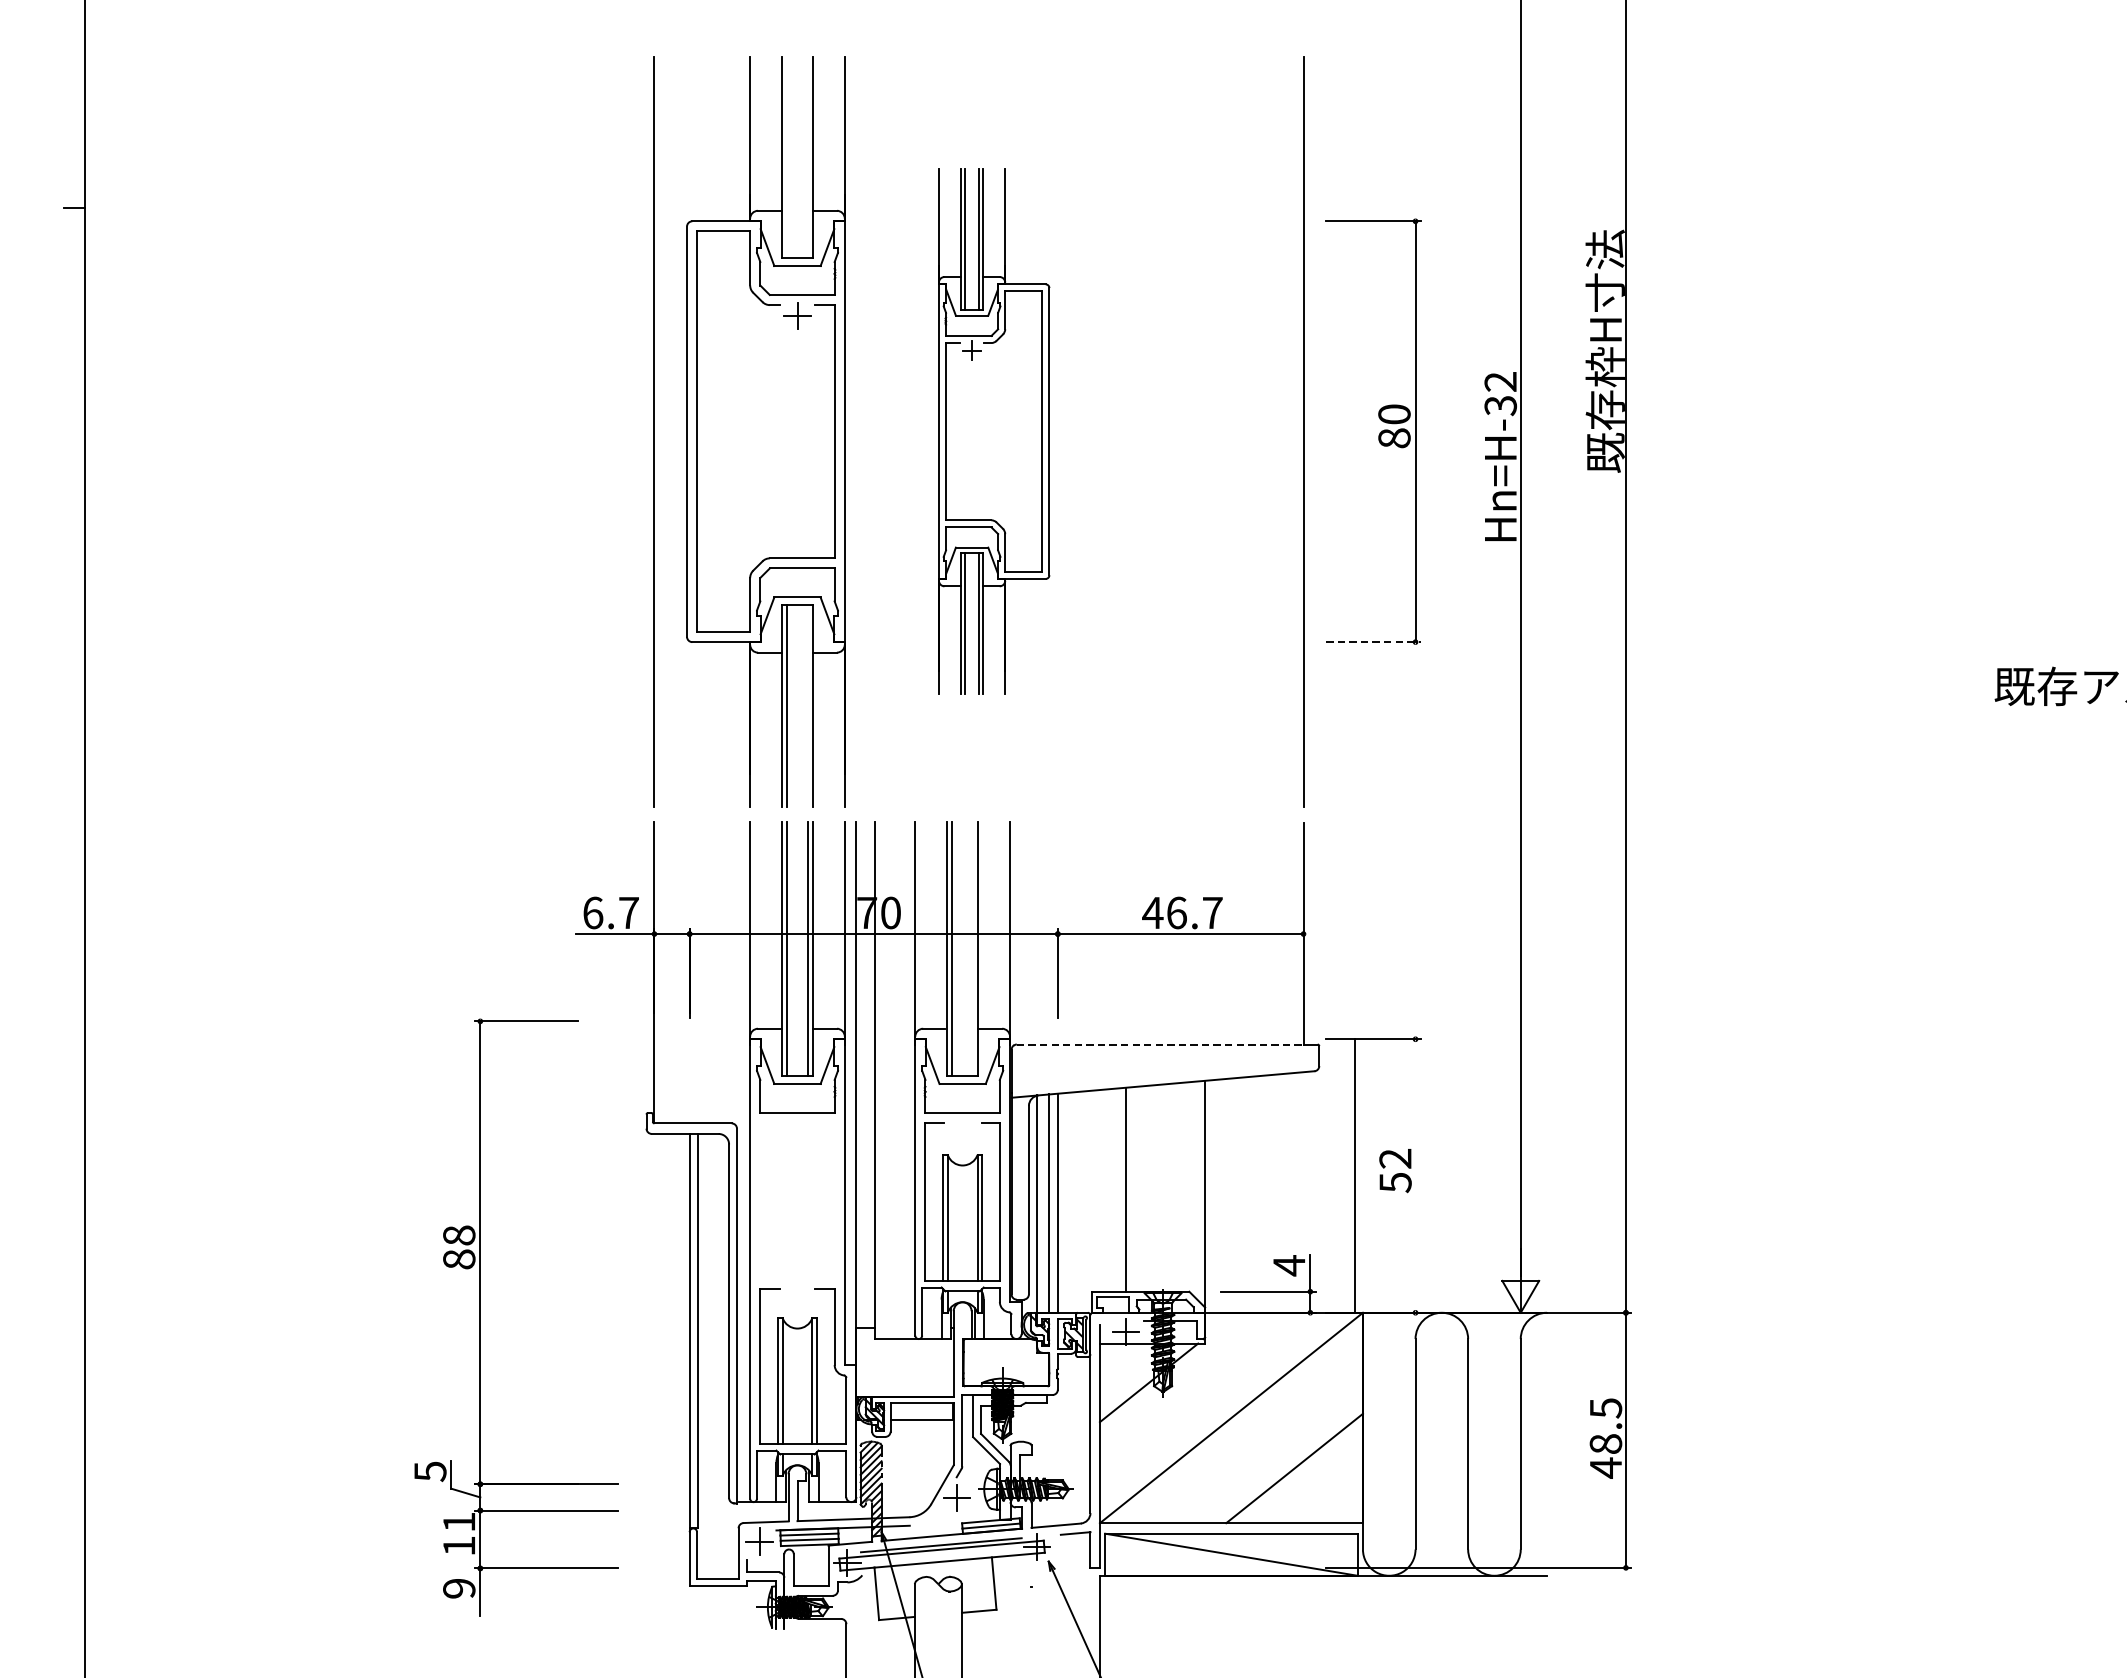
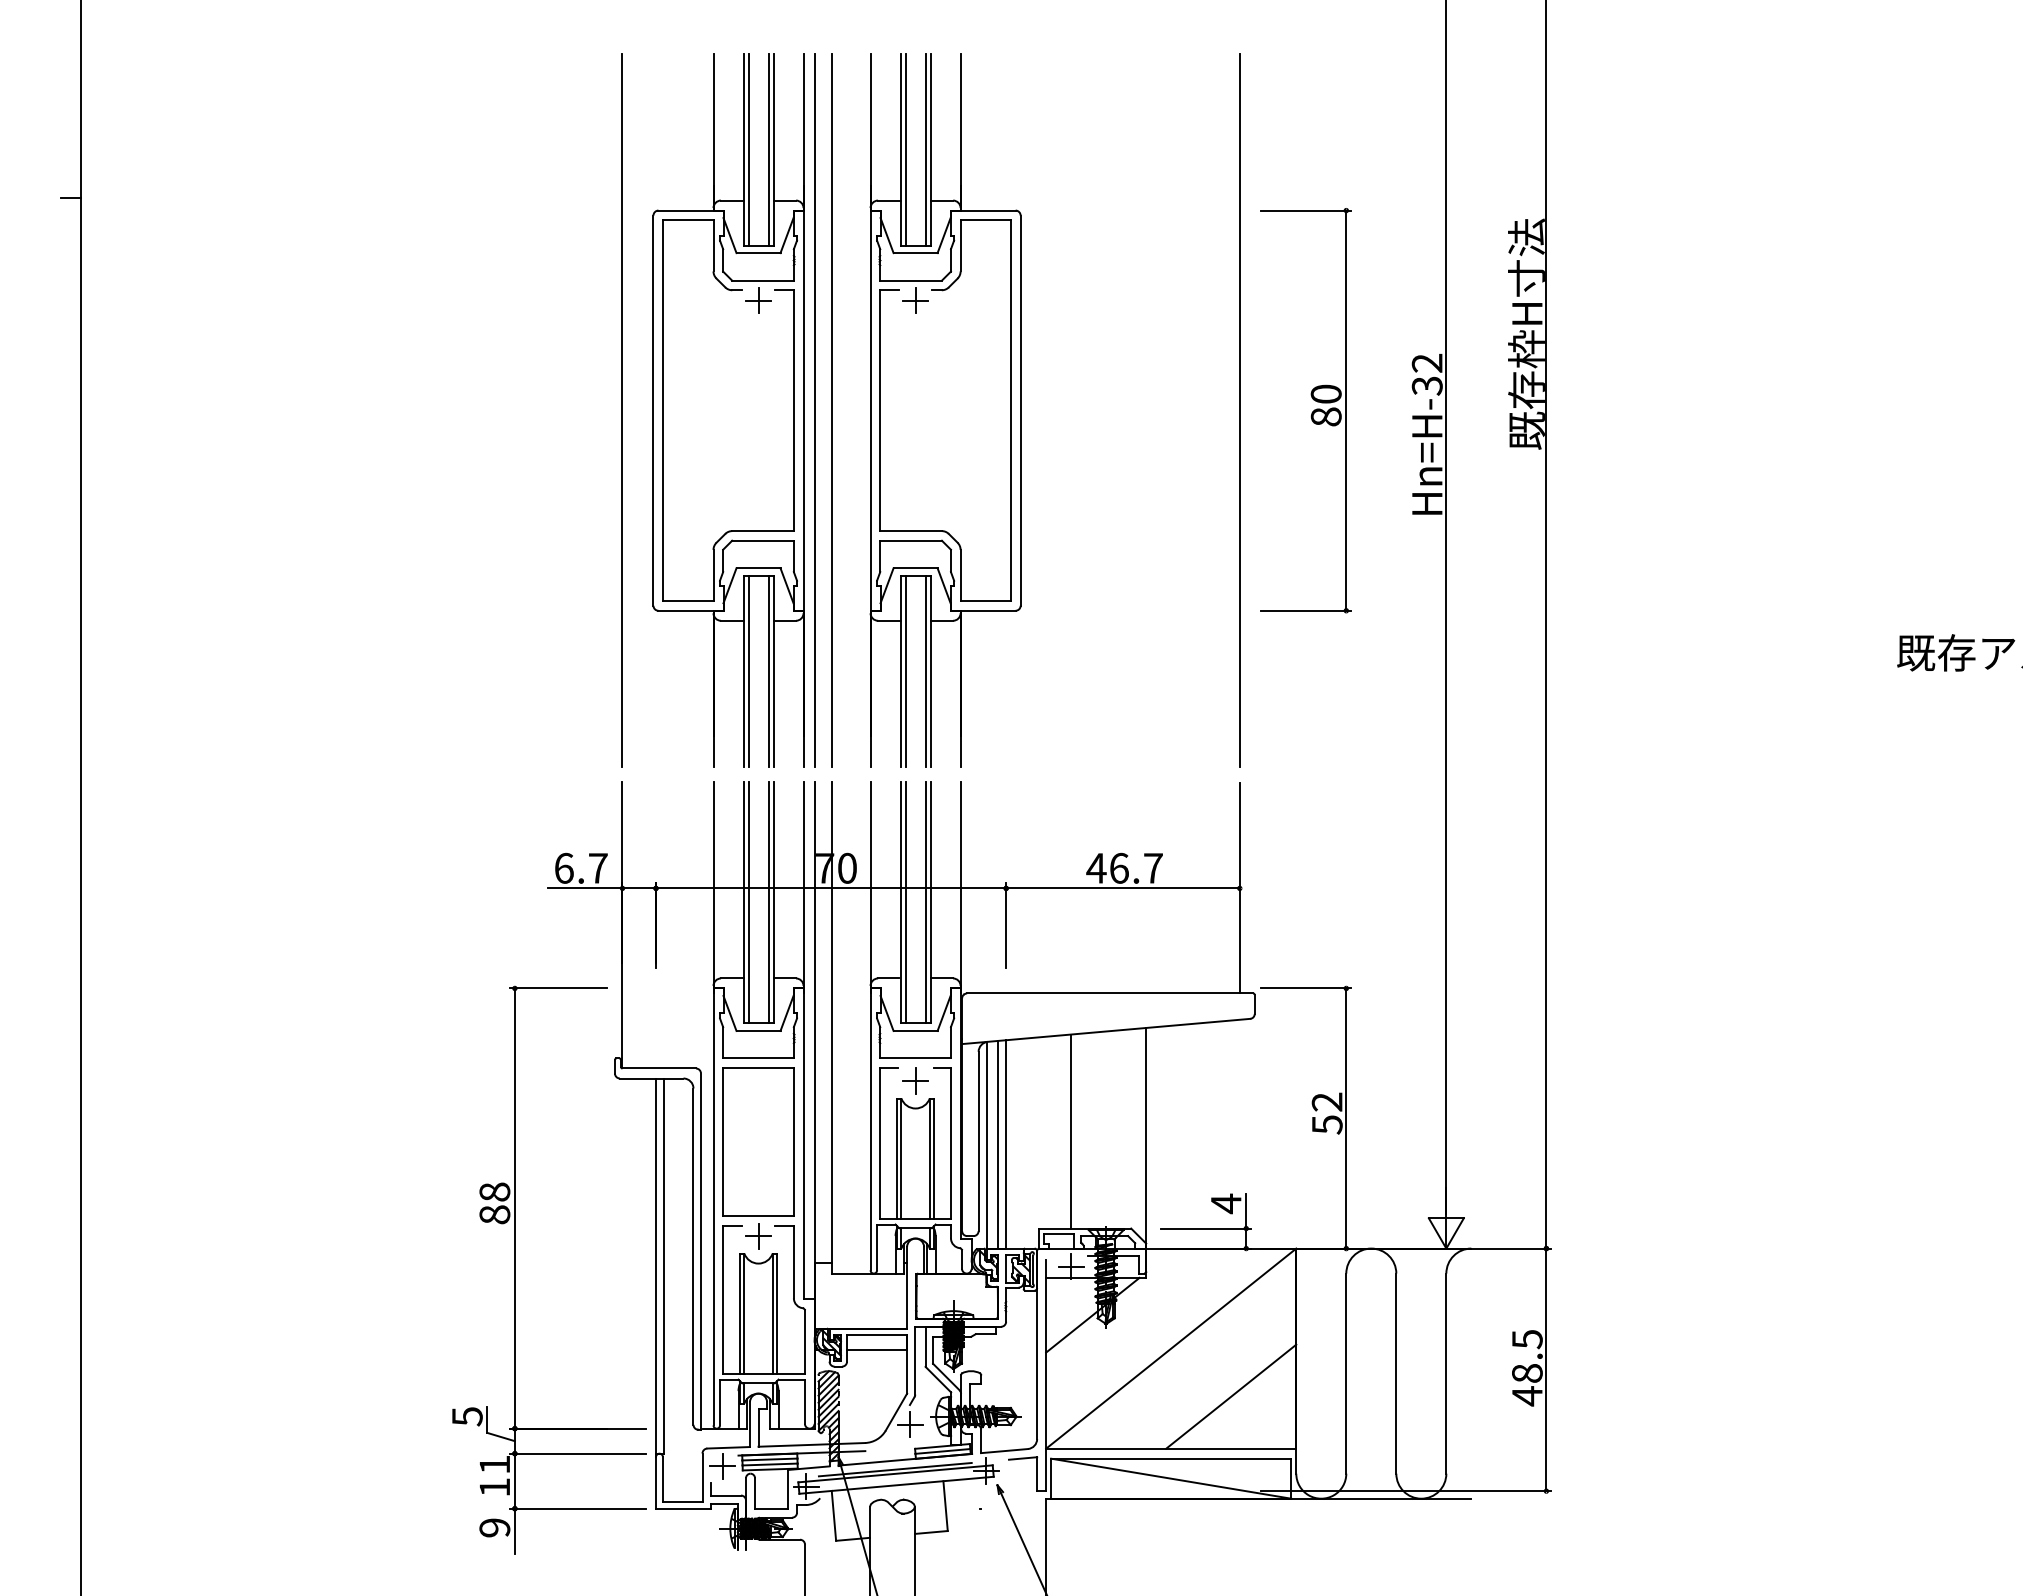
line: (786, 157) -> (748, 149), added
line: (807, 157) -> (768, 149), added
line: (856, 431) -> (814, 410), added
line: (875, 431) -> (832, 410), added
part: (994, 431) -> (945, 410), size x1.43
line: (1373, 641) -> (1306, 610), dashed -> solid
line: (807, 705) -> (768, 671), added
line: (973, 948) -> (925, 902), added
line: (1160, 1044) -> (1103, 993), dashed -> solid
part: (962, 1136) -> (915, 1080), added
line: (1354, 1176) -> (1346, 1118), moved
part: (797, 1218) -> (758, 1158), added
part: (480, 1316) -> (515, 1269), moved

